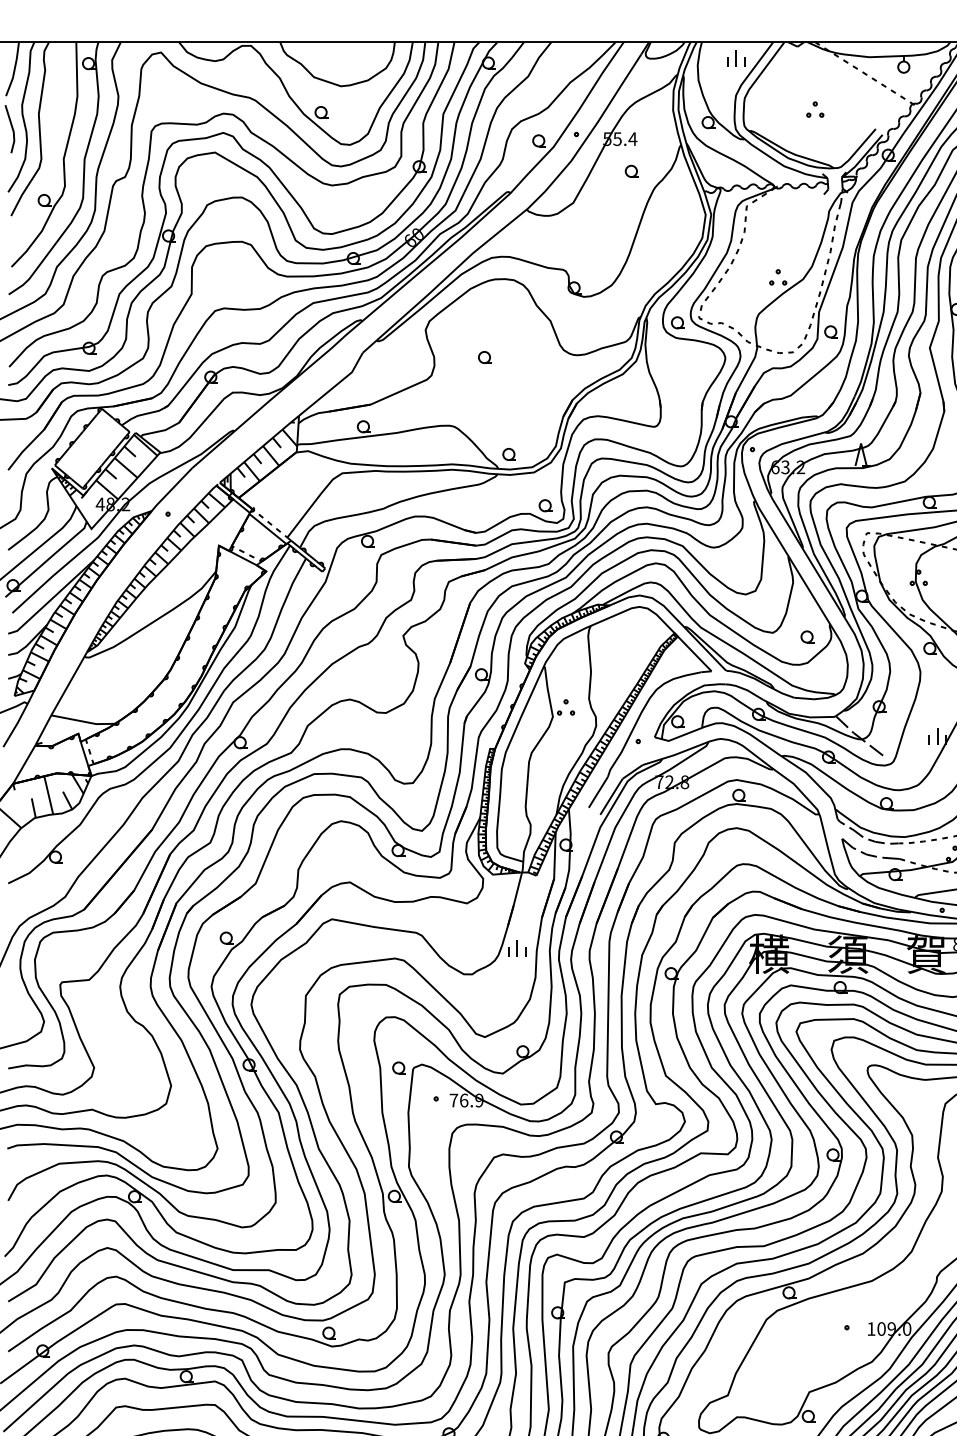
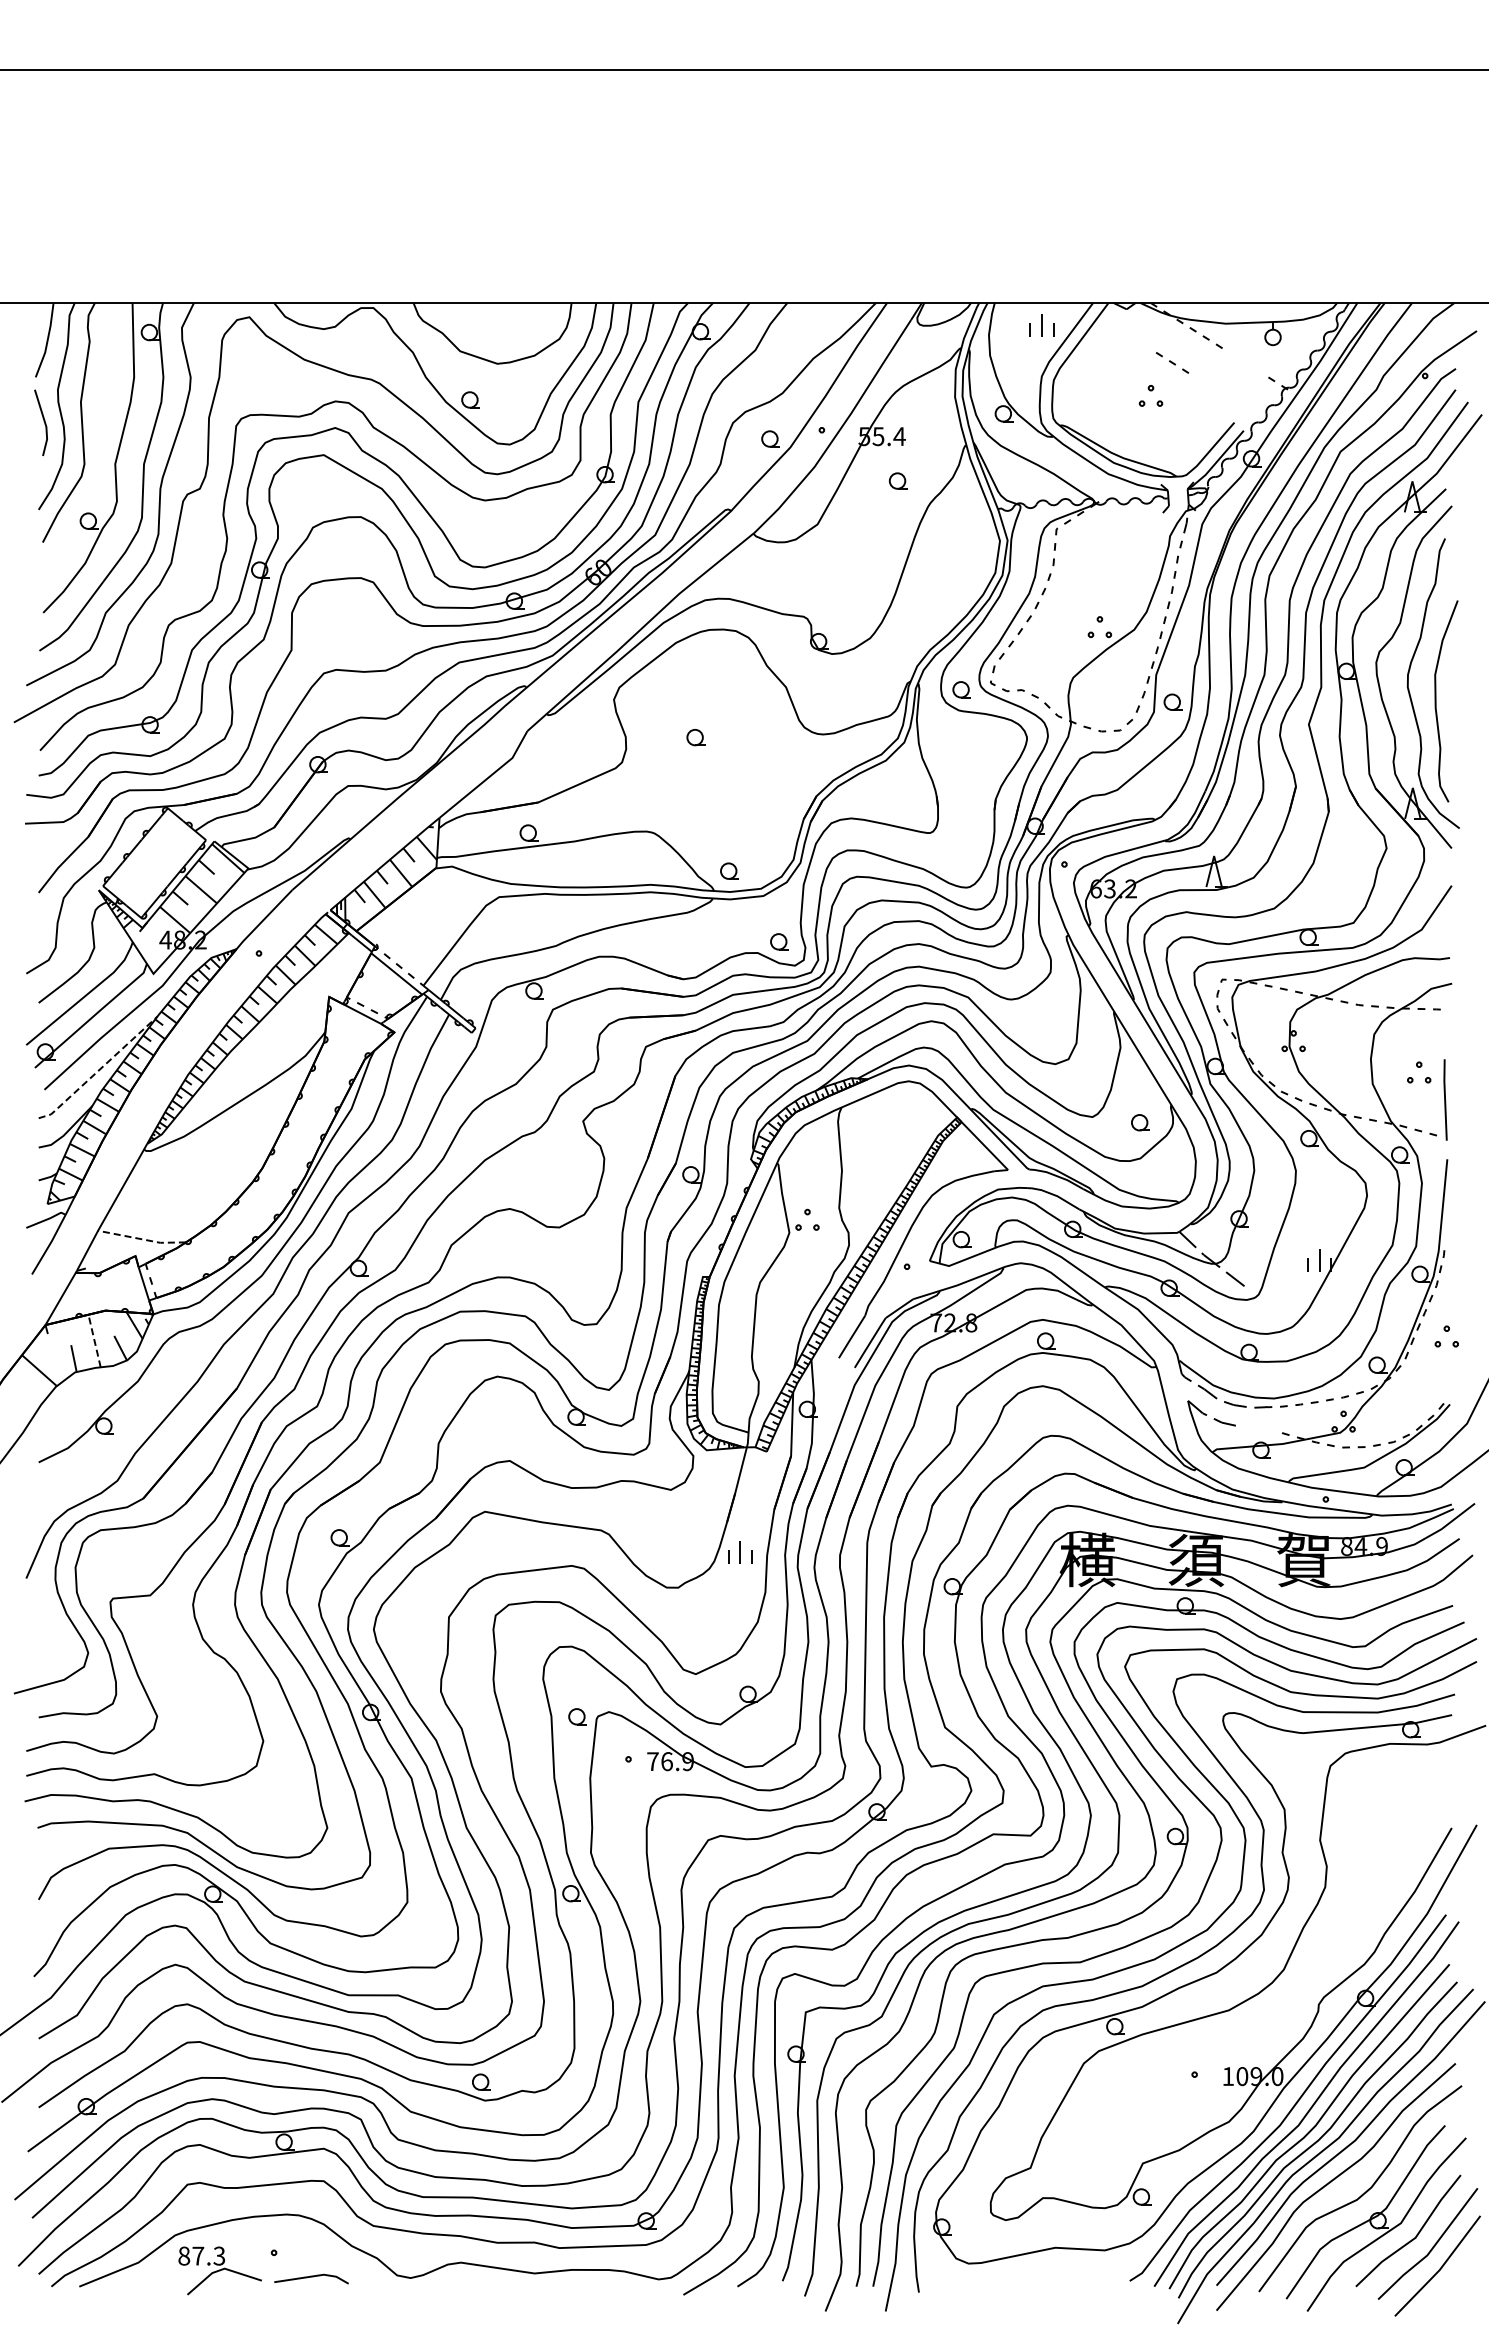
part: (883, 85) -> (1172, 362), moved
line: (52, 598) -> (99, 1069), solid -> dashed
line: (82, 721) -> (141, 1239), solid -> dashed
line: (48, 795) -> (94, 1340), solid -> dashed
part: (893, 858) -> (1258, 1428), removed

